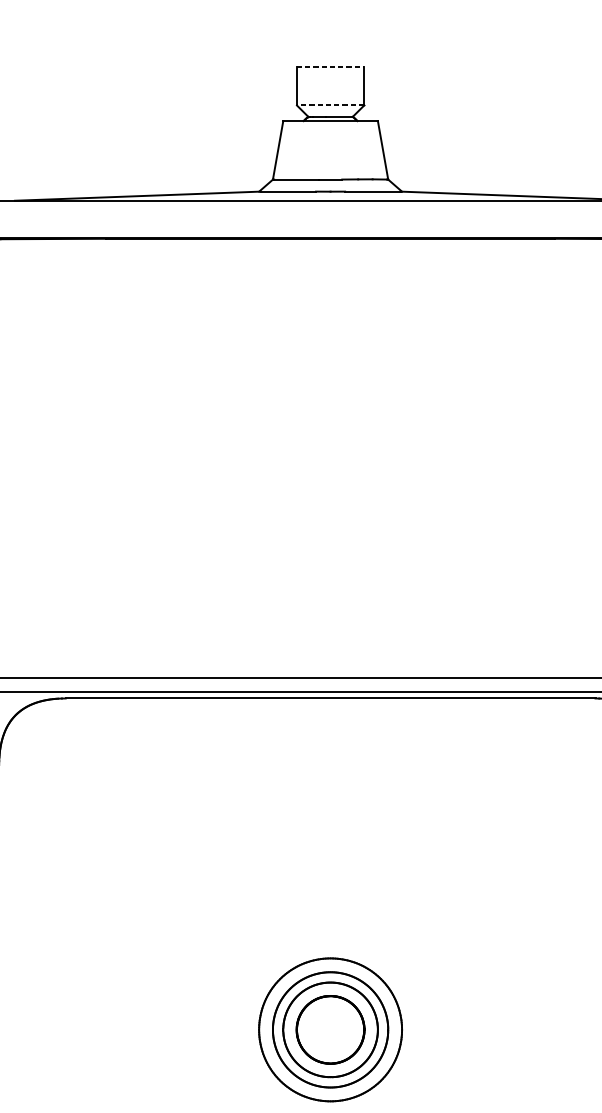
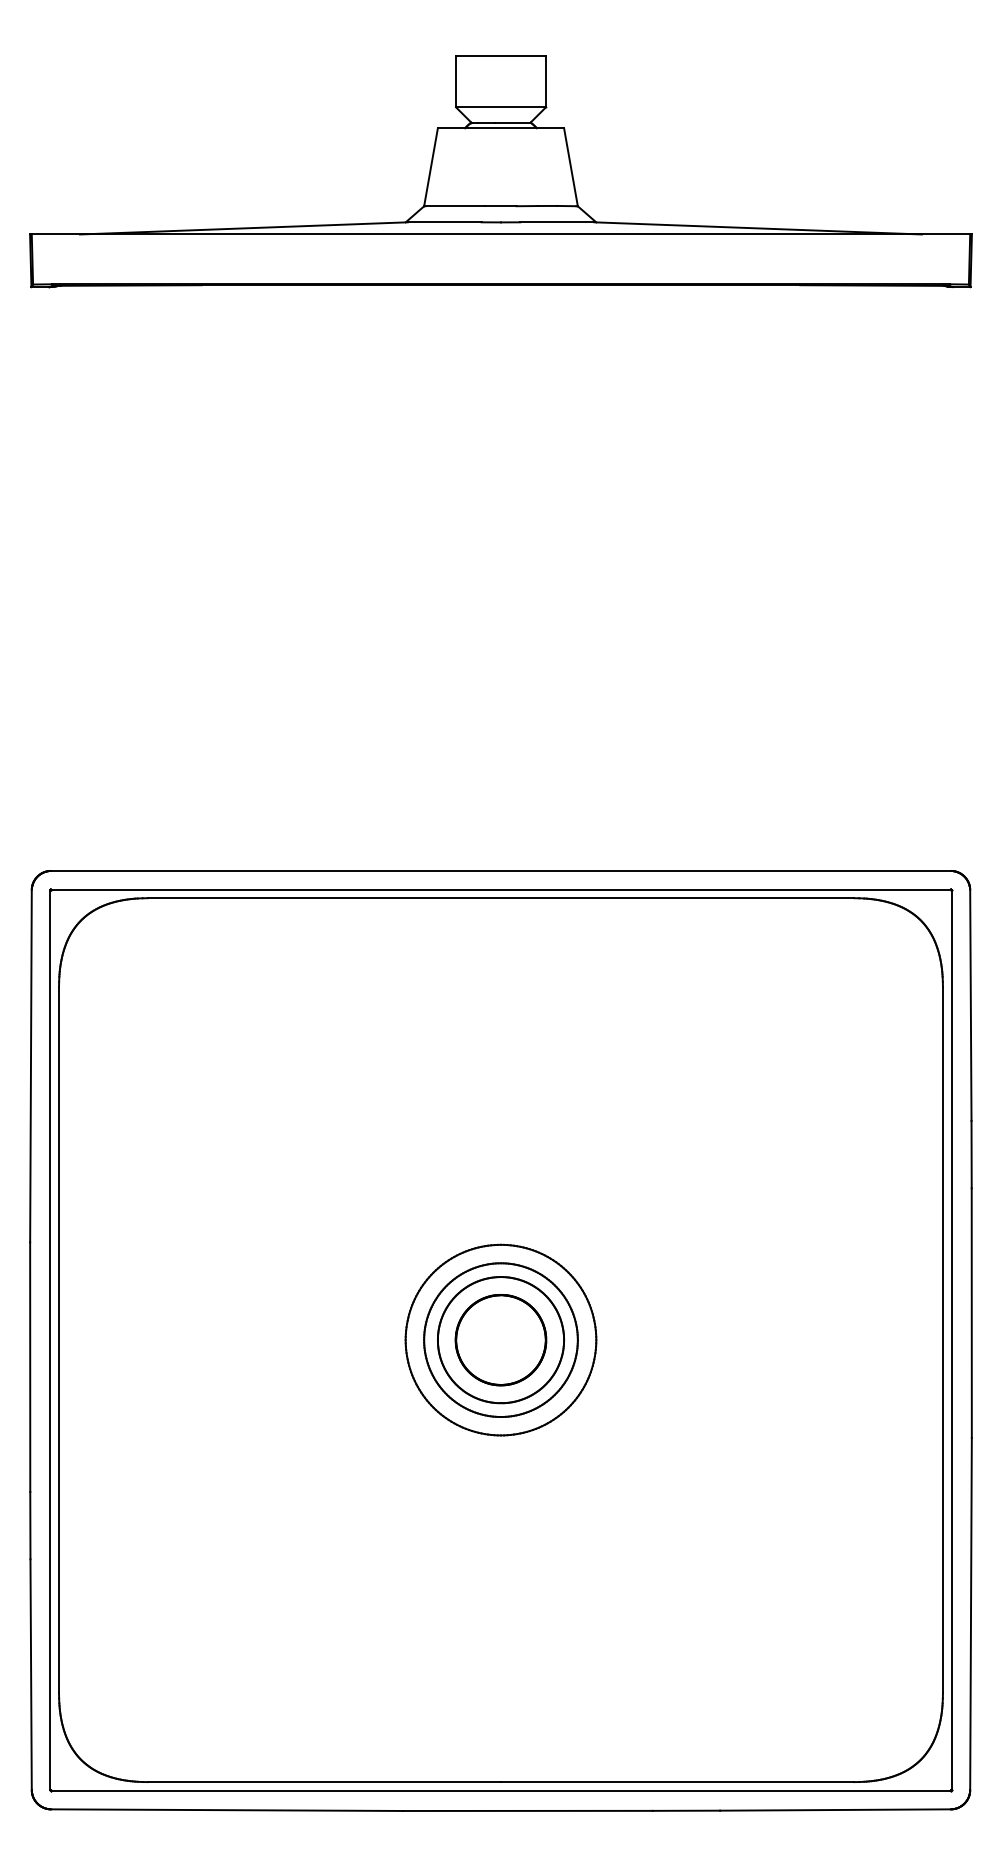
line: (330, 66) -> (500, 55), dashed -> solid
line: (330, 105) -> (500, 107), dashed -> solid

